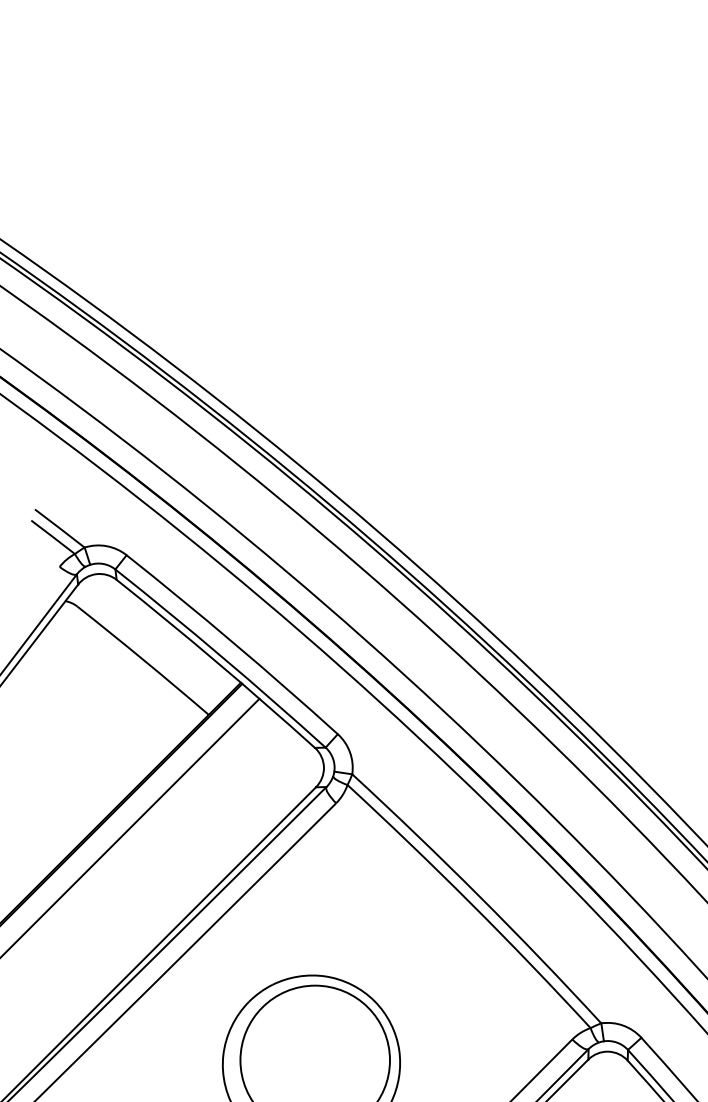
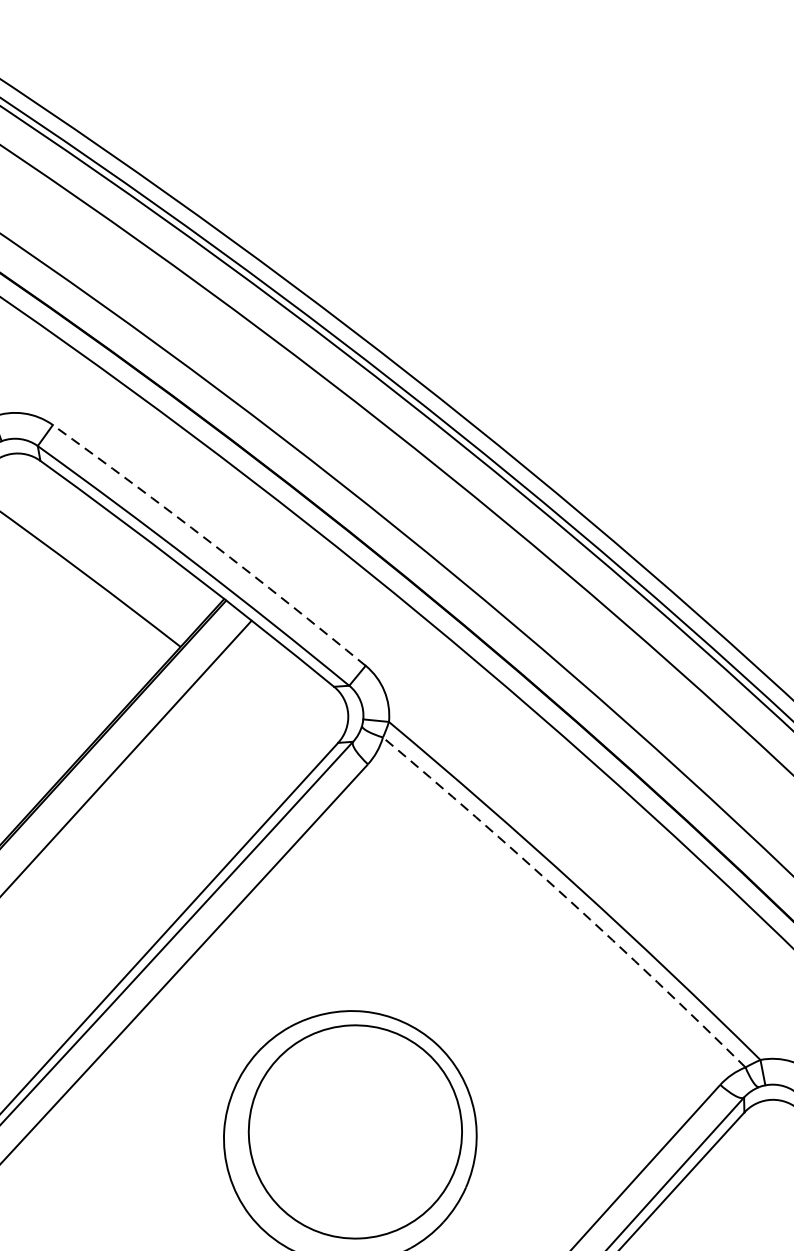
arc: (233, 643) -> (211, 543), solid -> dashed
arc: (471, 904) -> (567, 899), solid -> dashed

